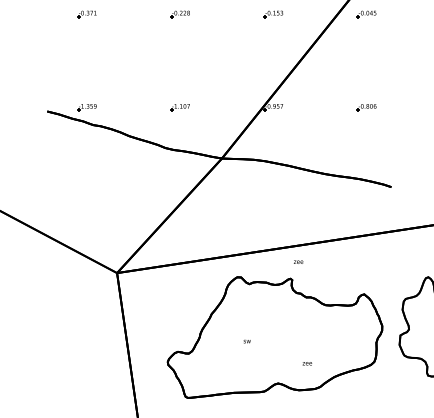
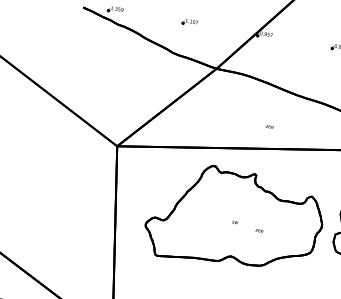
text: (298, 261) -> (269, 126), moved
text: (246, 341) -> (234, 222), moved
text: (307, 363) -> (259, 230), moved

